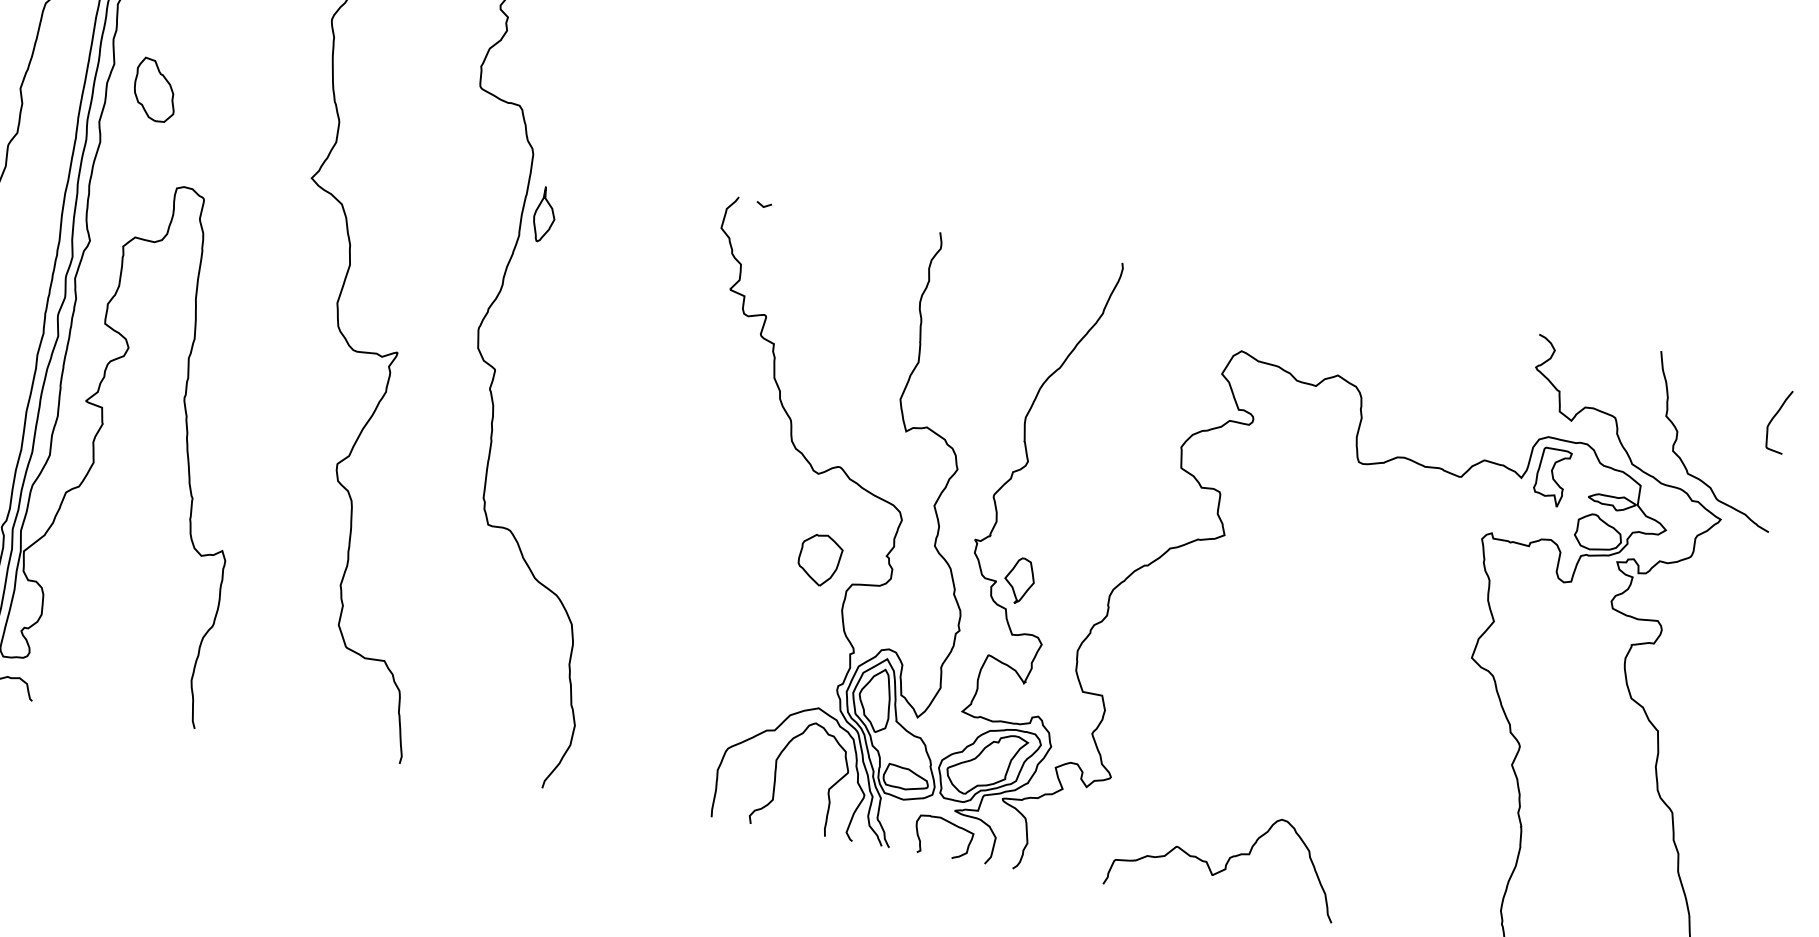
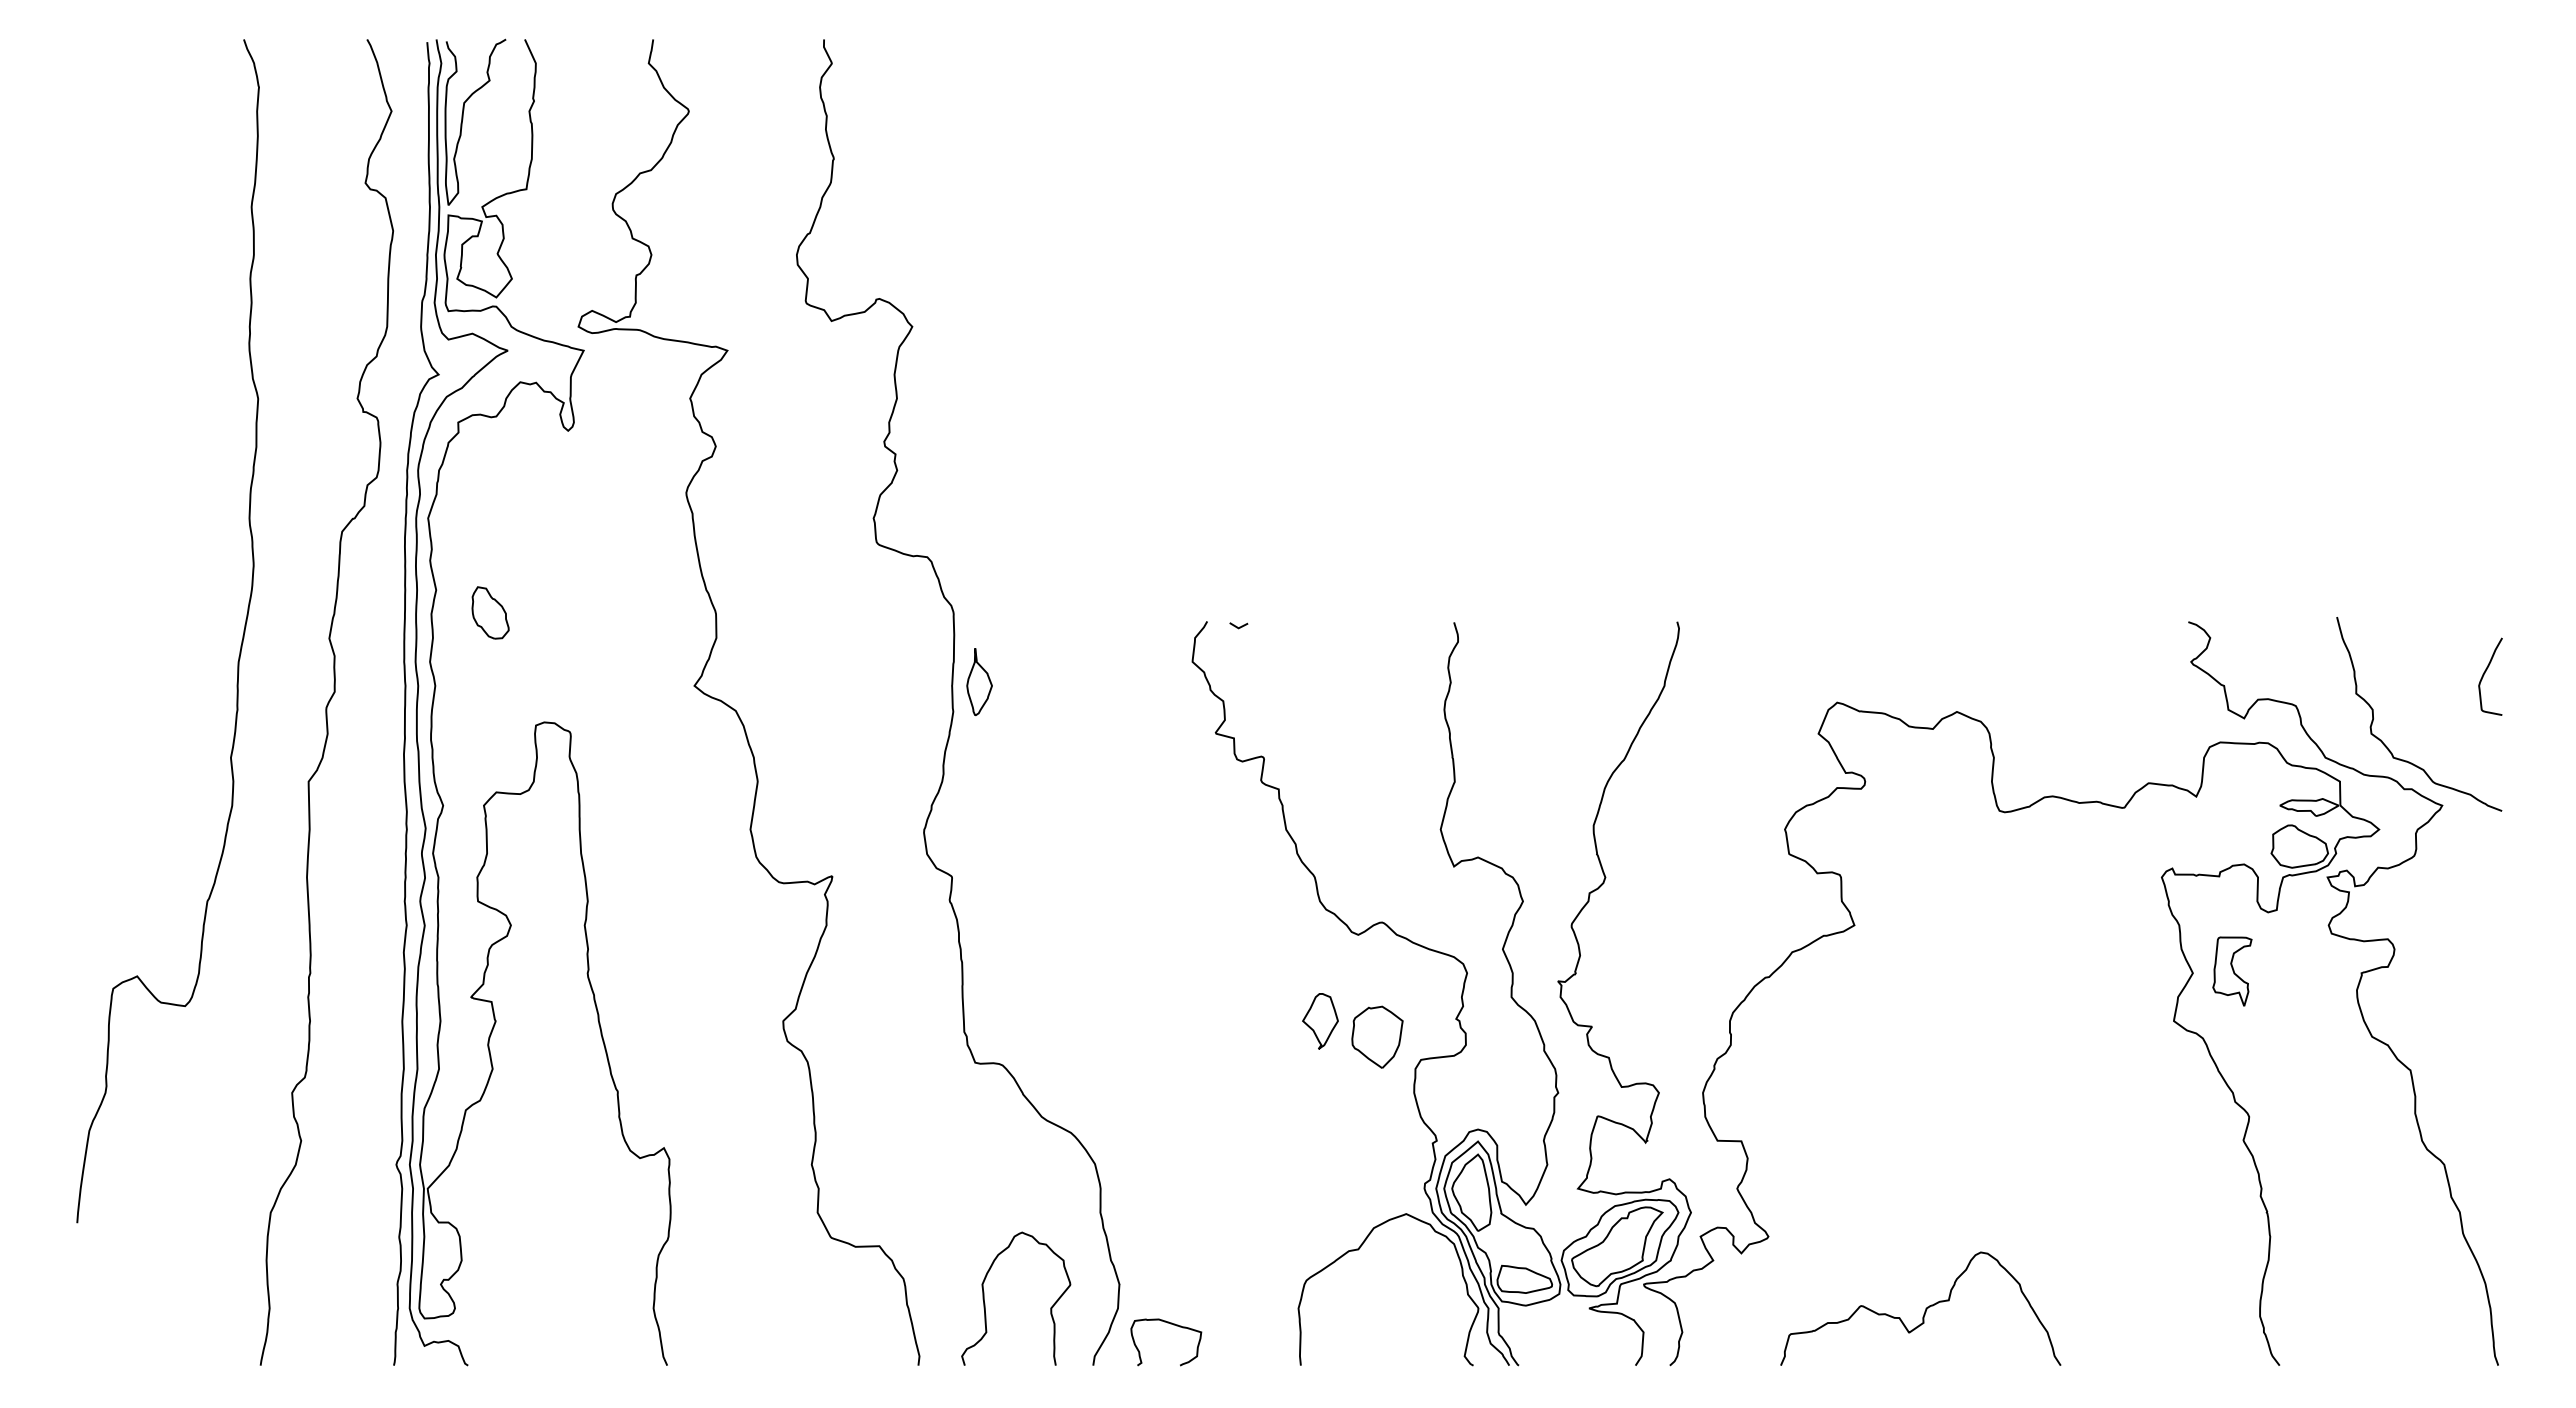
part: (155, 89) -> (490, 612), size x0.7
part: (1551, 477) -> (2232, 971), moved
part: (1019, 580) -> (1320, 1021), moved
curve: (776, 776) -> (985, 1303), moved
curve: (951, 824) -> (1173, 1325), moved

